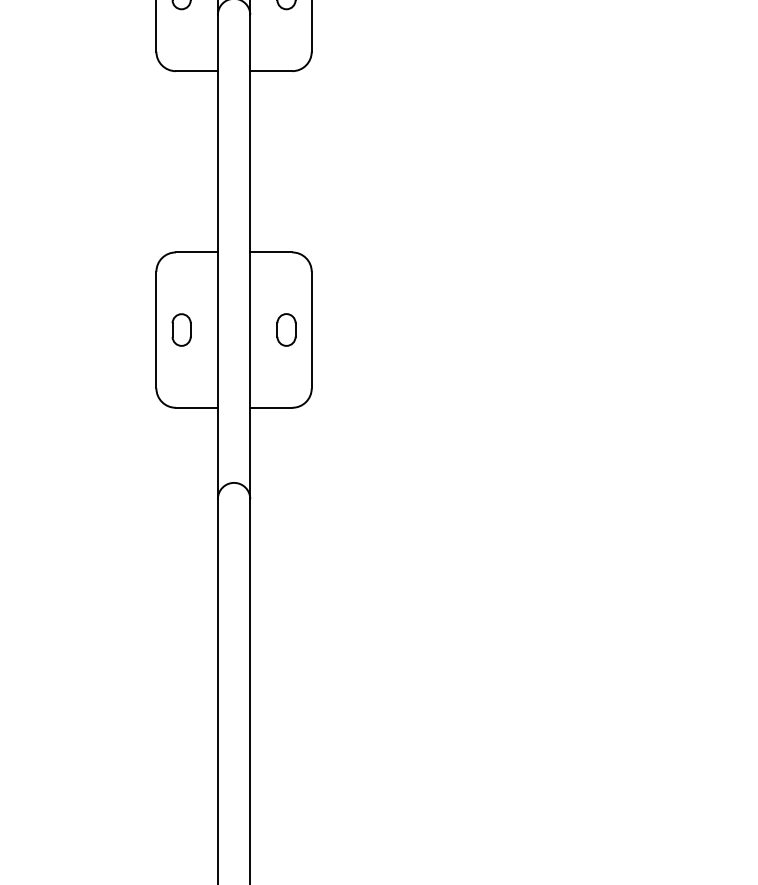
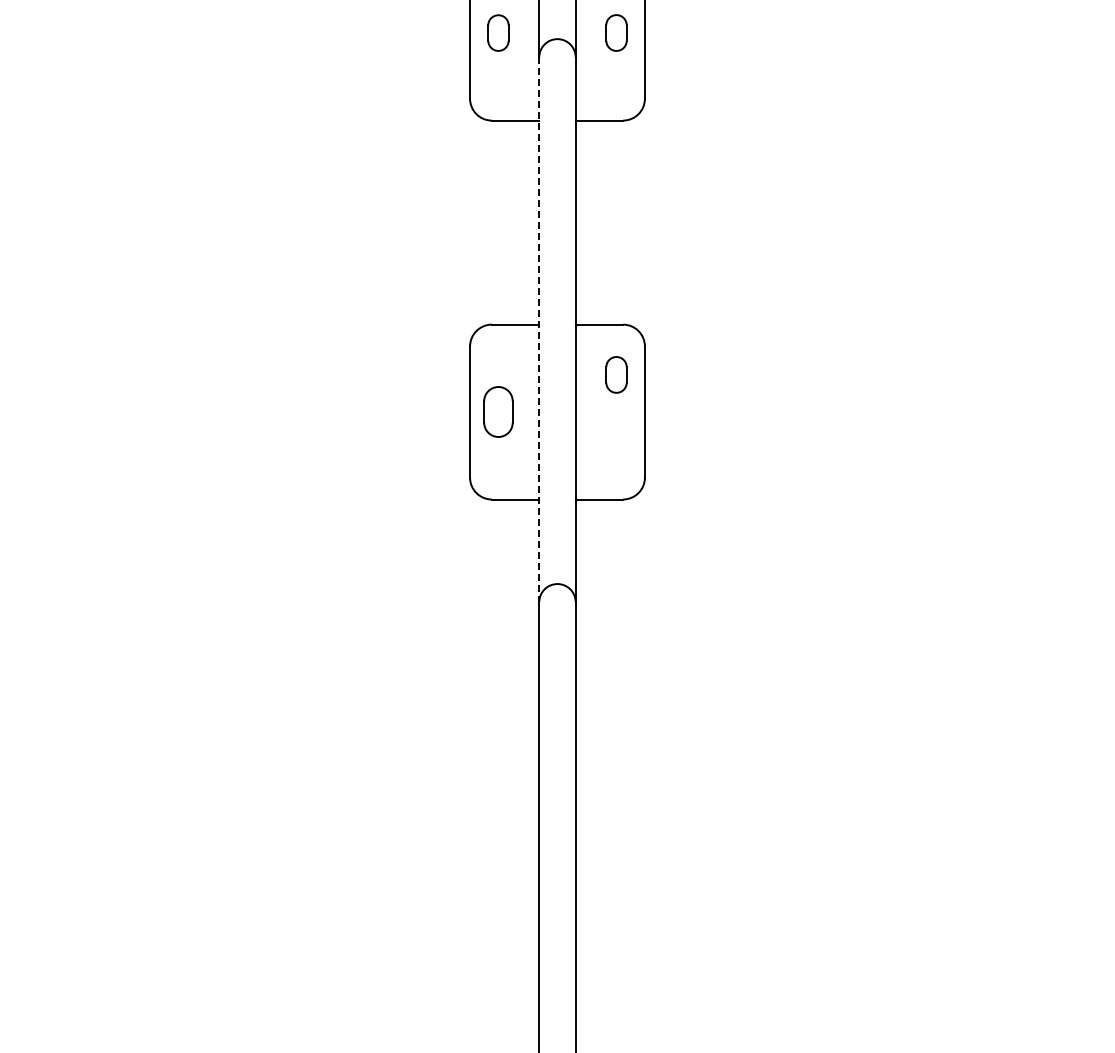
line: (218, 257) -> (539, 330), solid -> dashed
part: (181, 329) -> (498, 411), size x1.4
part: (286, 329) -> (616, 374), moved

